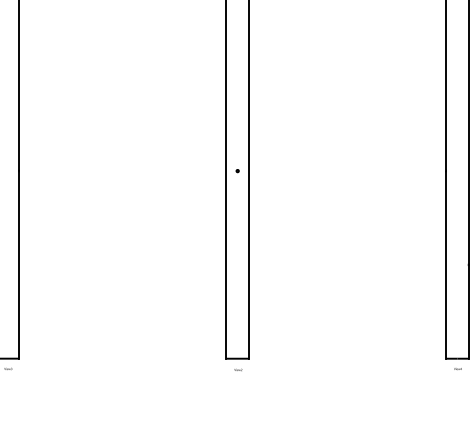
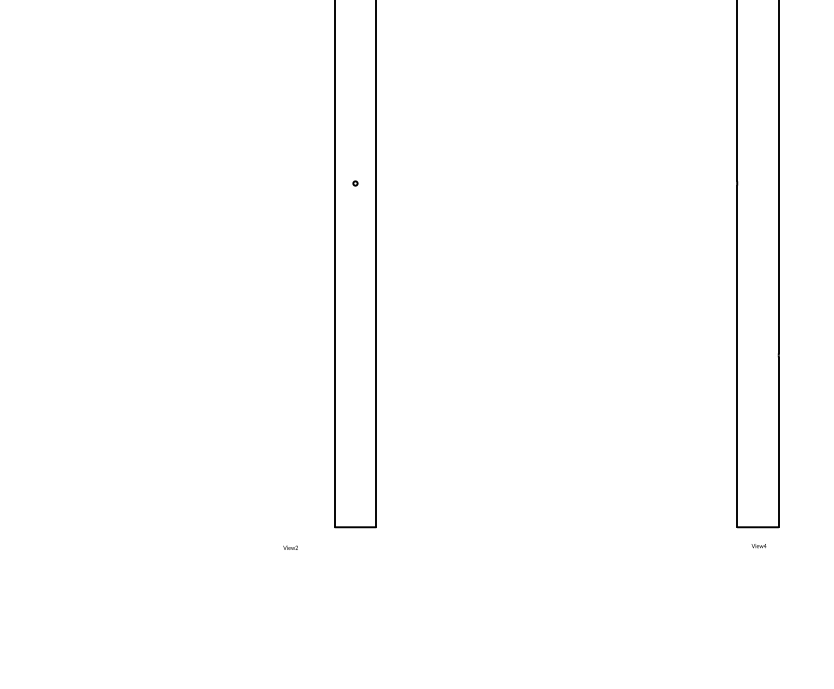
text: (238, 369) -> (290, 547), moved

